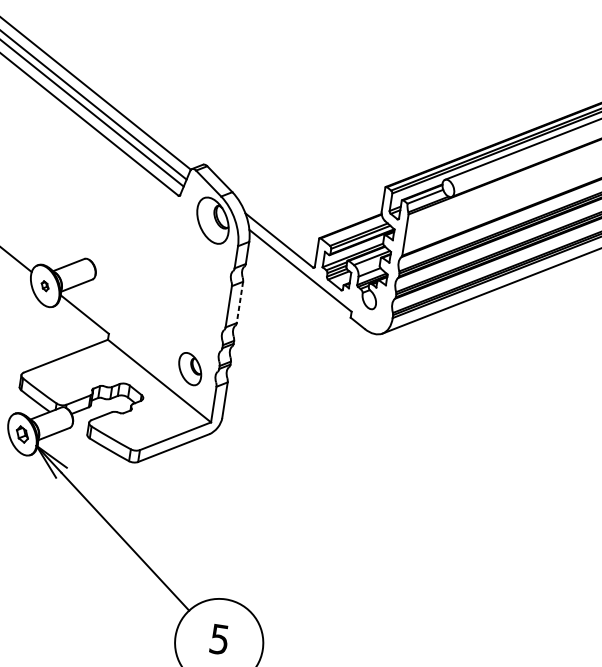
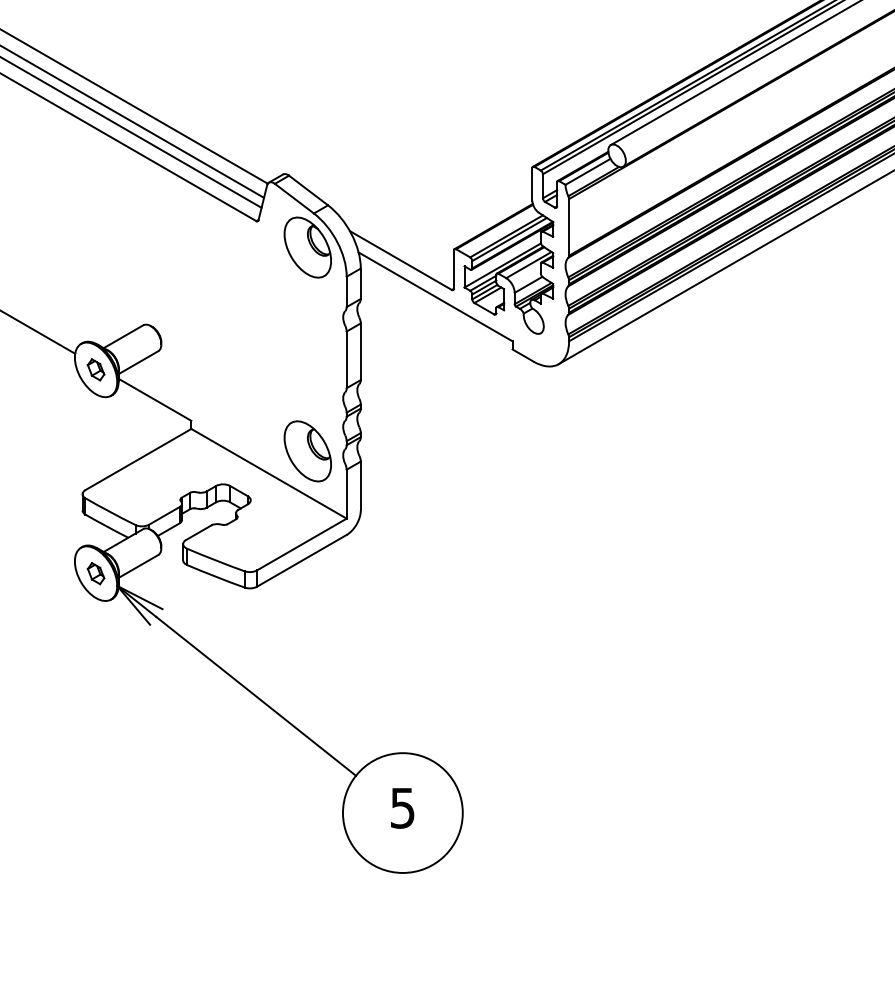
part: (44, 285) -> (95, 369), size x1.67
line: (239, 302) -> (360, 352), dashed -> solid
part: (190, 369) -> (307, 451), size x1.43

